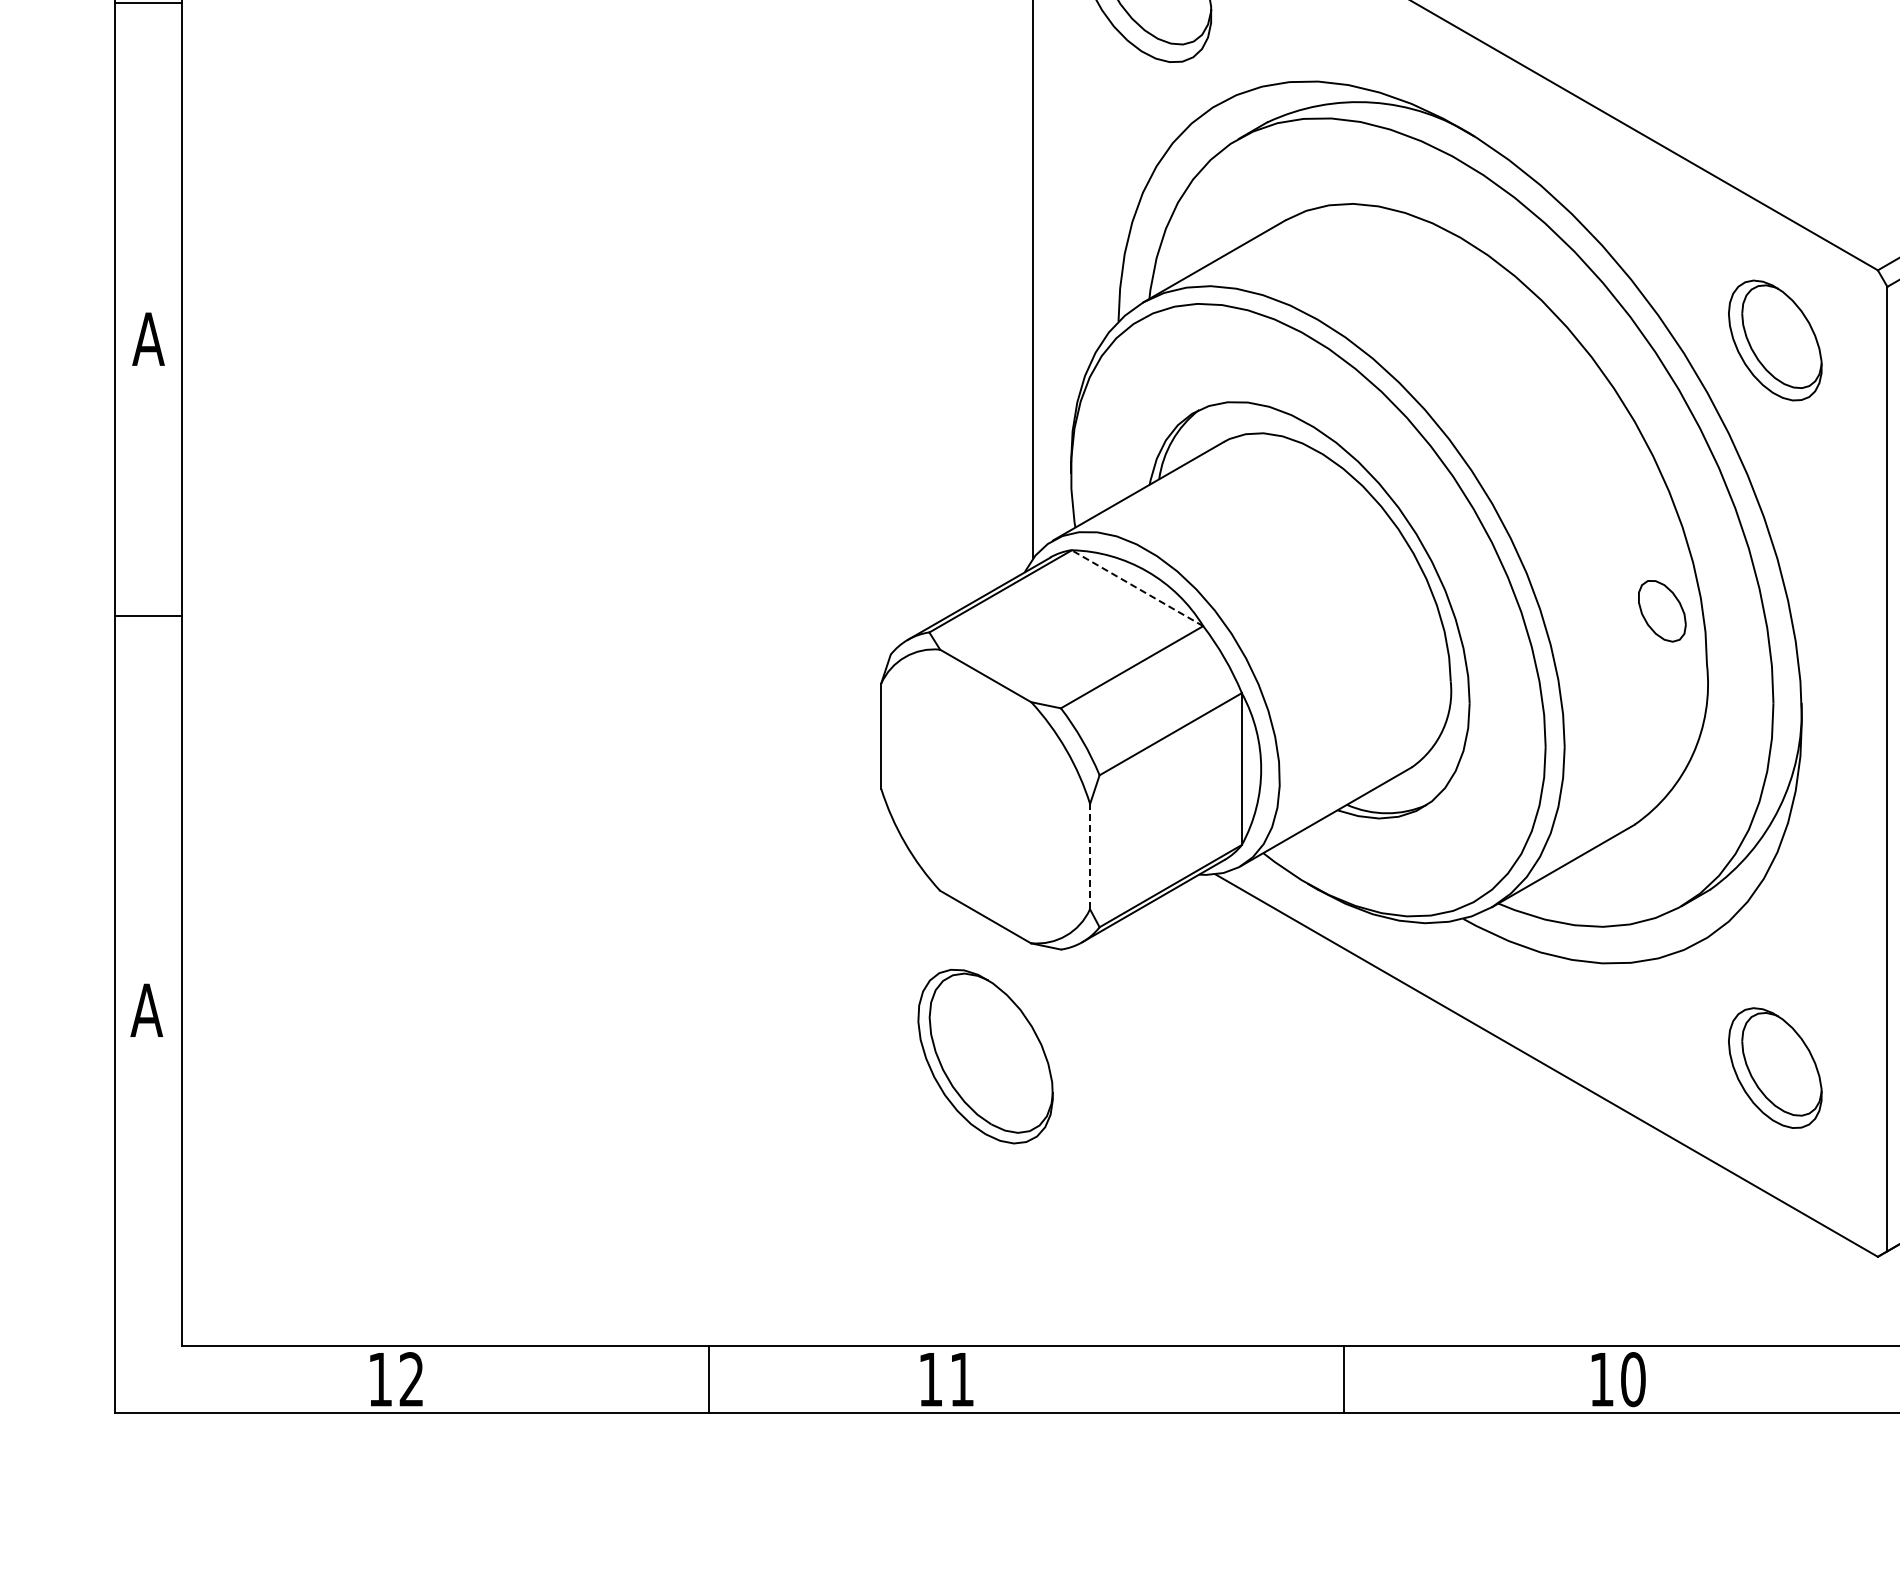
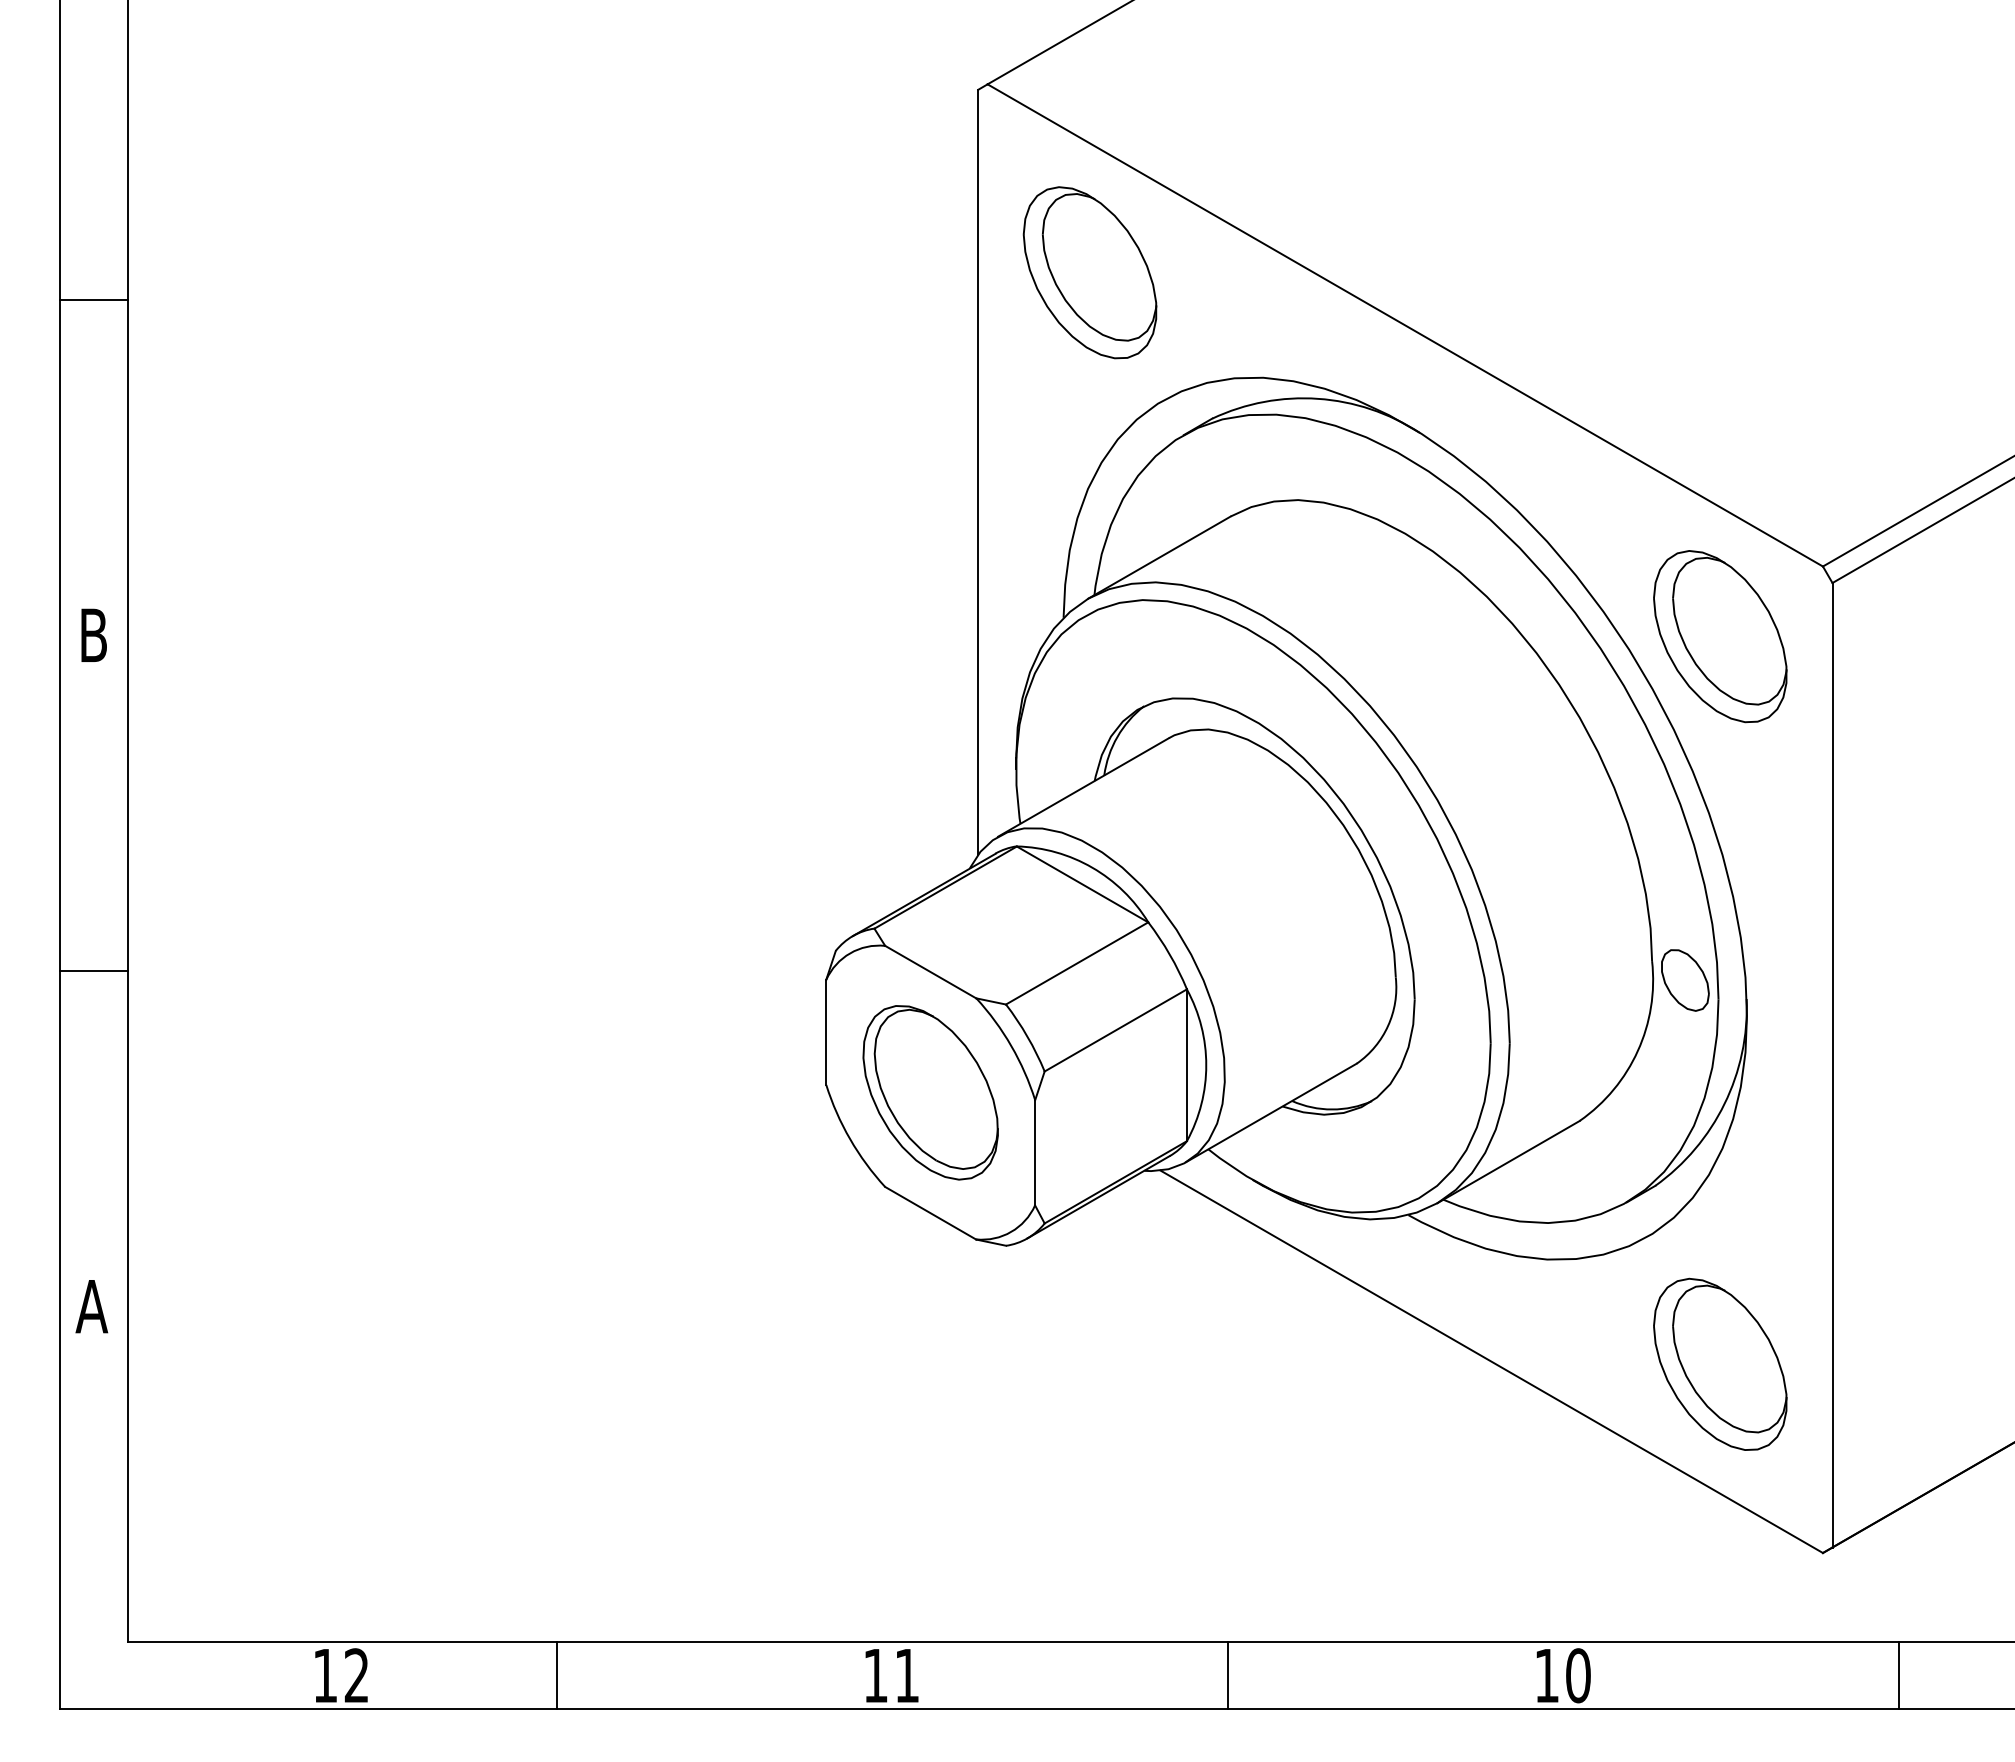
text: (148, 338) -> (93, 634), A -> B
part: (1775, 340) -> (1720, 636), size x1.43
line: (1137, 588) -> (1082, 884), dashed -> solid
part: (1662, 611) -> (1685, 980), moved
line: (148, 615) -> (93, 970), moved
line: (1090, 856) -> (1035, 1152), dashed -> solid
part: (985, 1056) -> (930, 1092), moved
part: (1775, 1067) -> (1720, 1363), size x1.43
line: (709, 1379) -> (557, 1675), moved
line: (1344, 1379) -> (1228, 1675), moved

